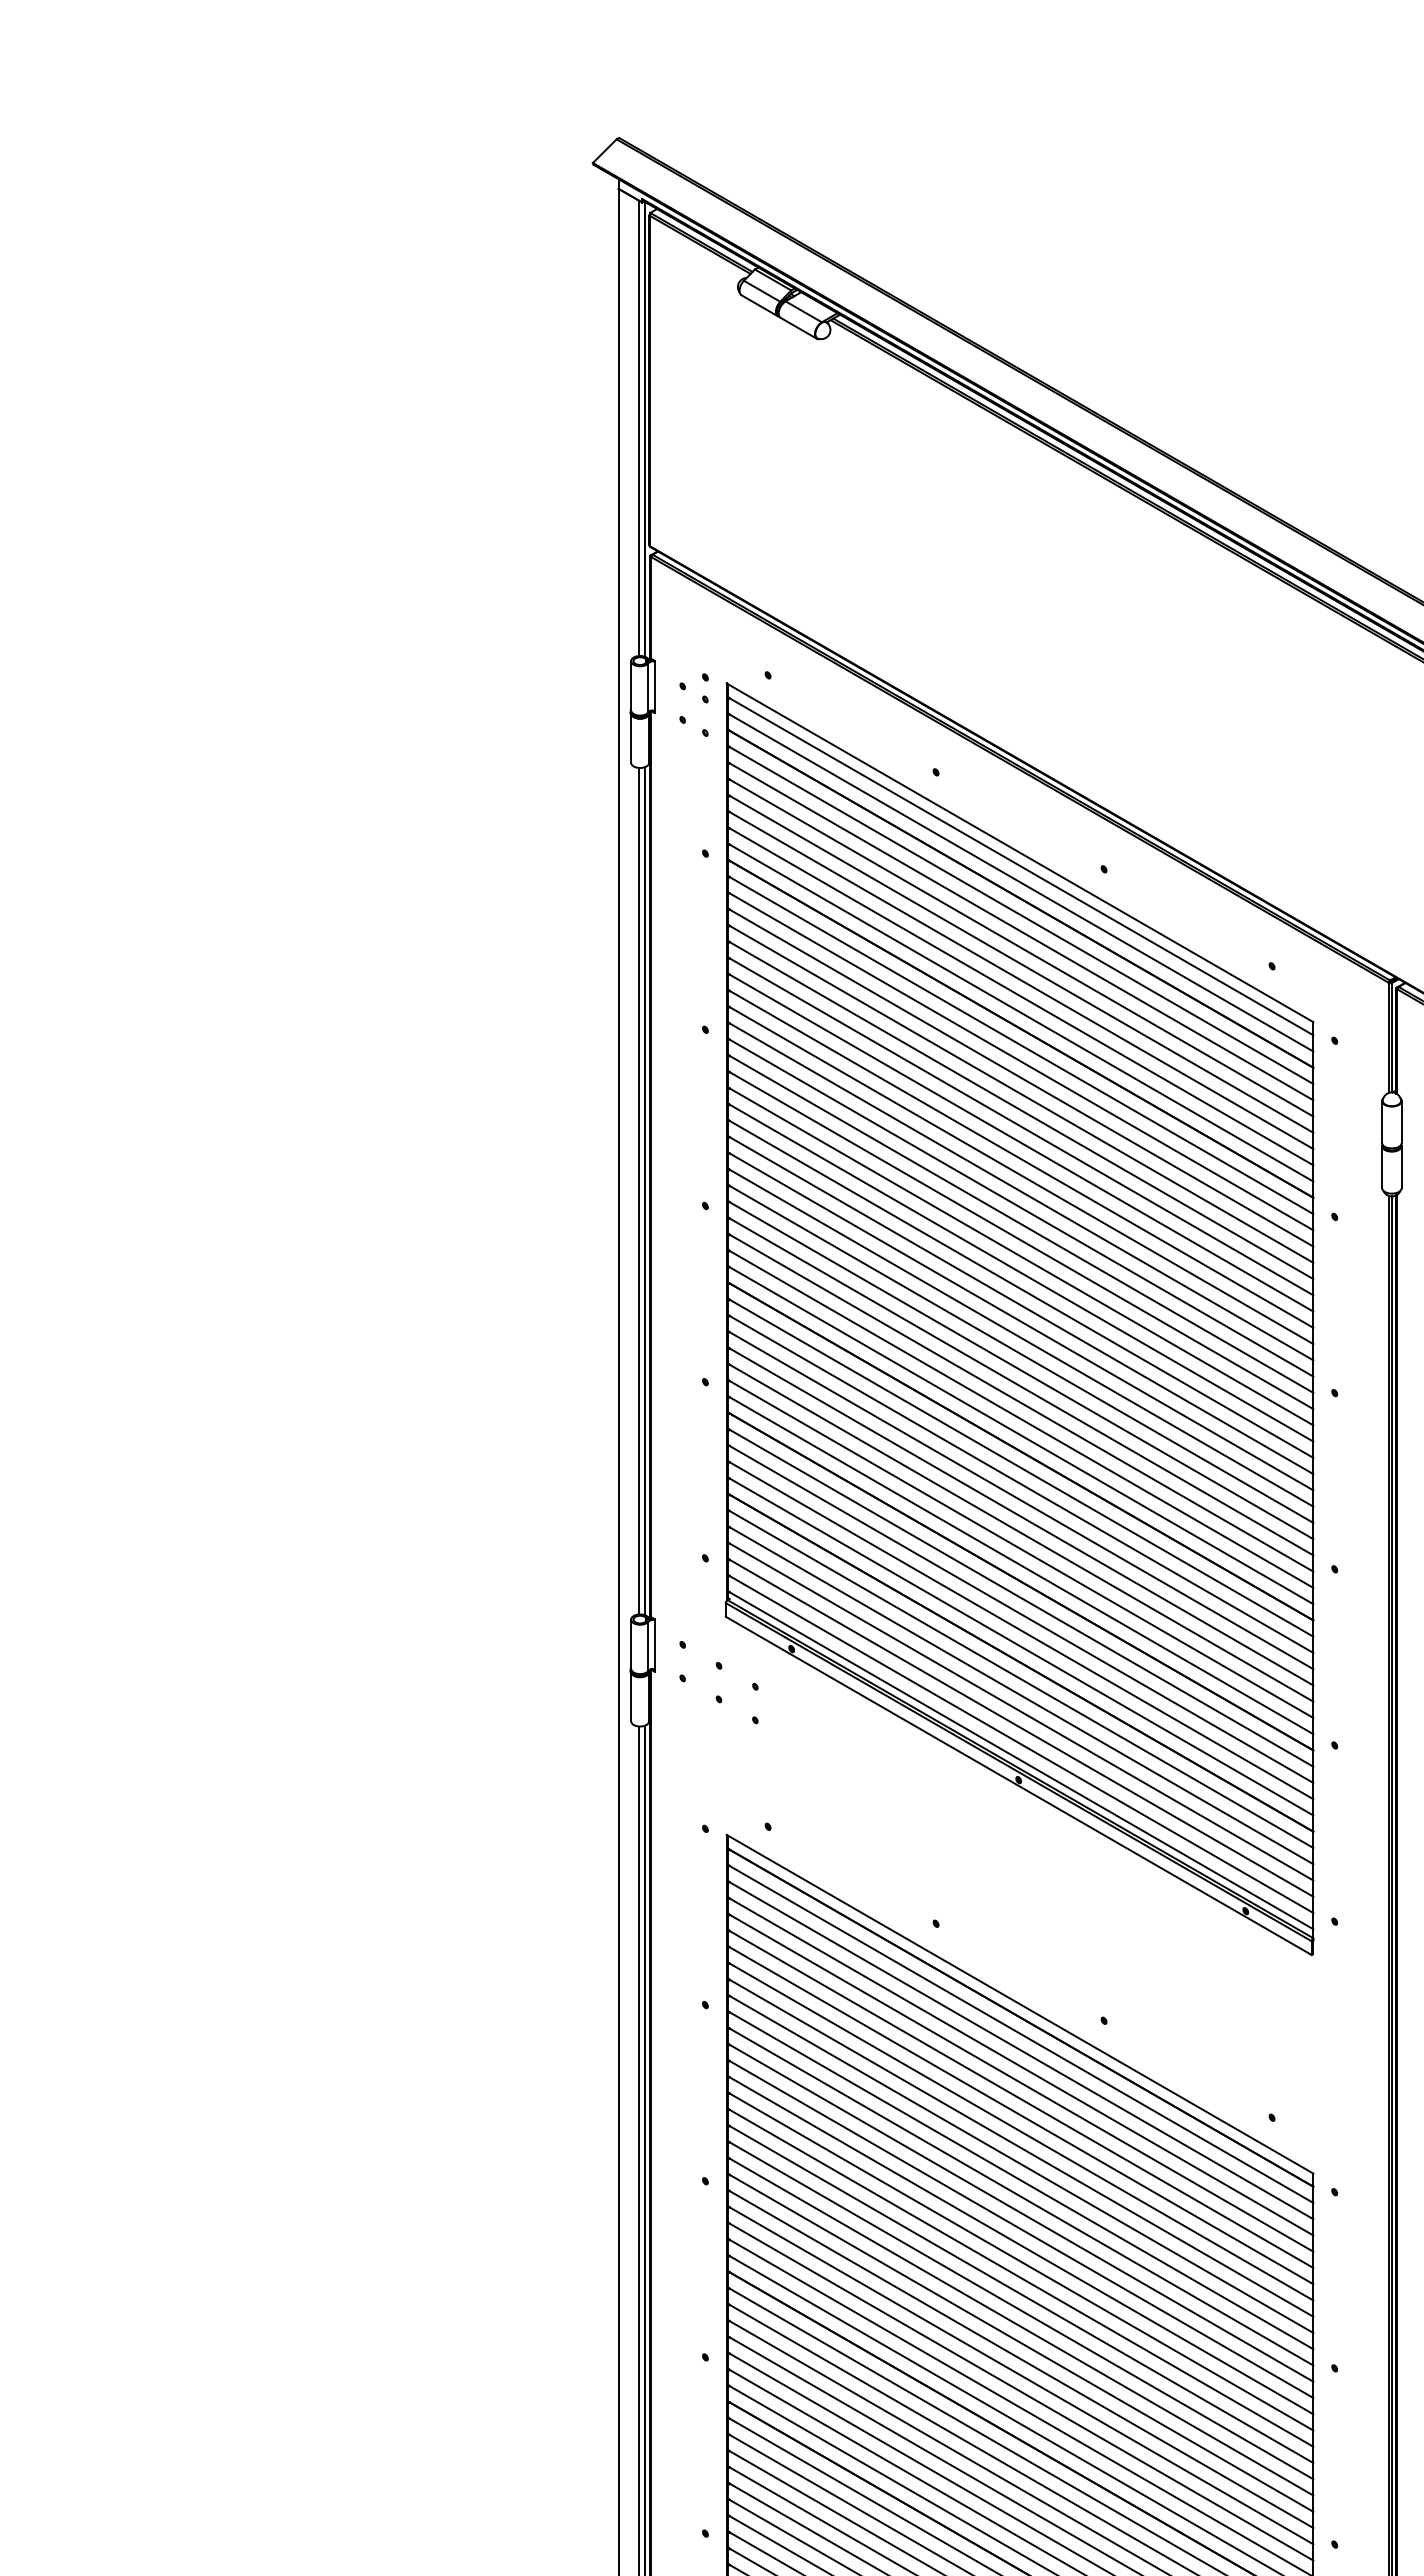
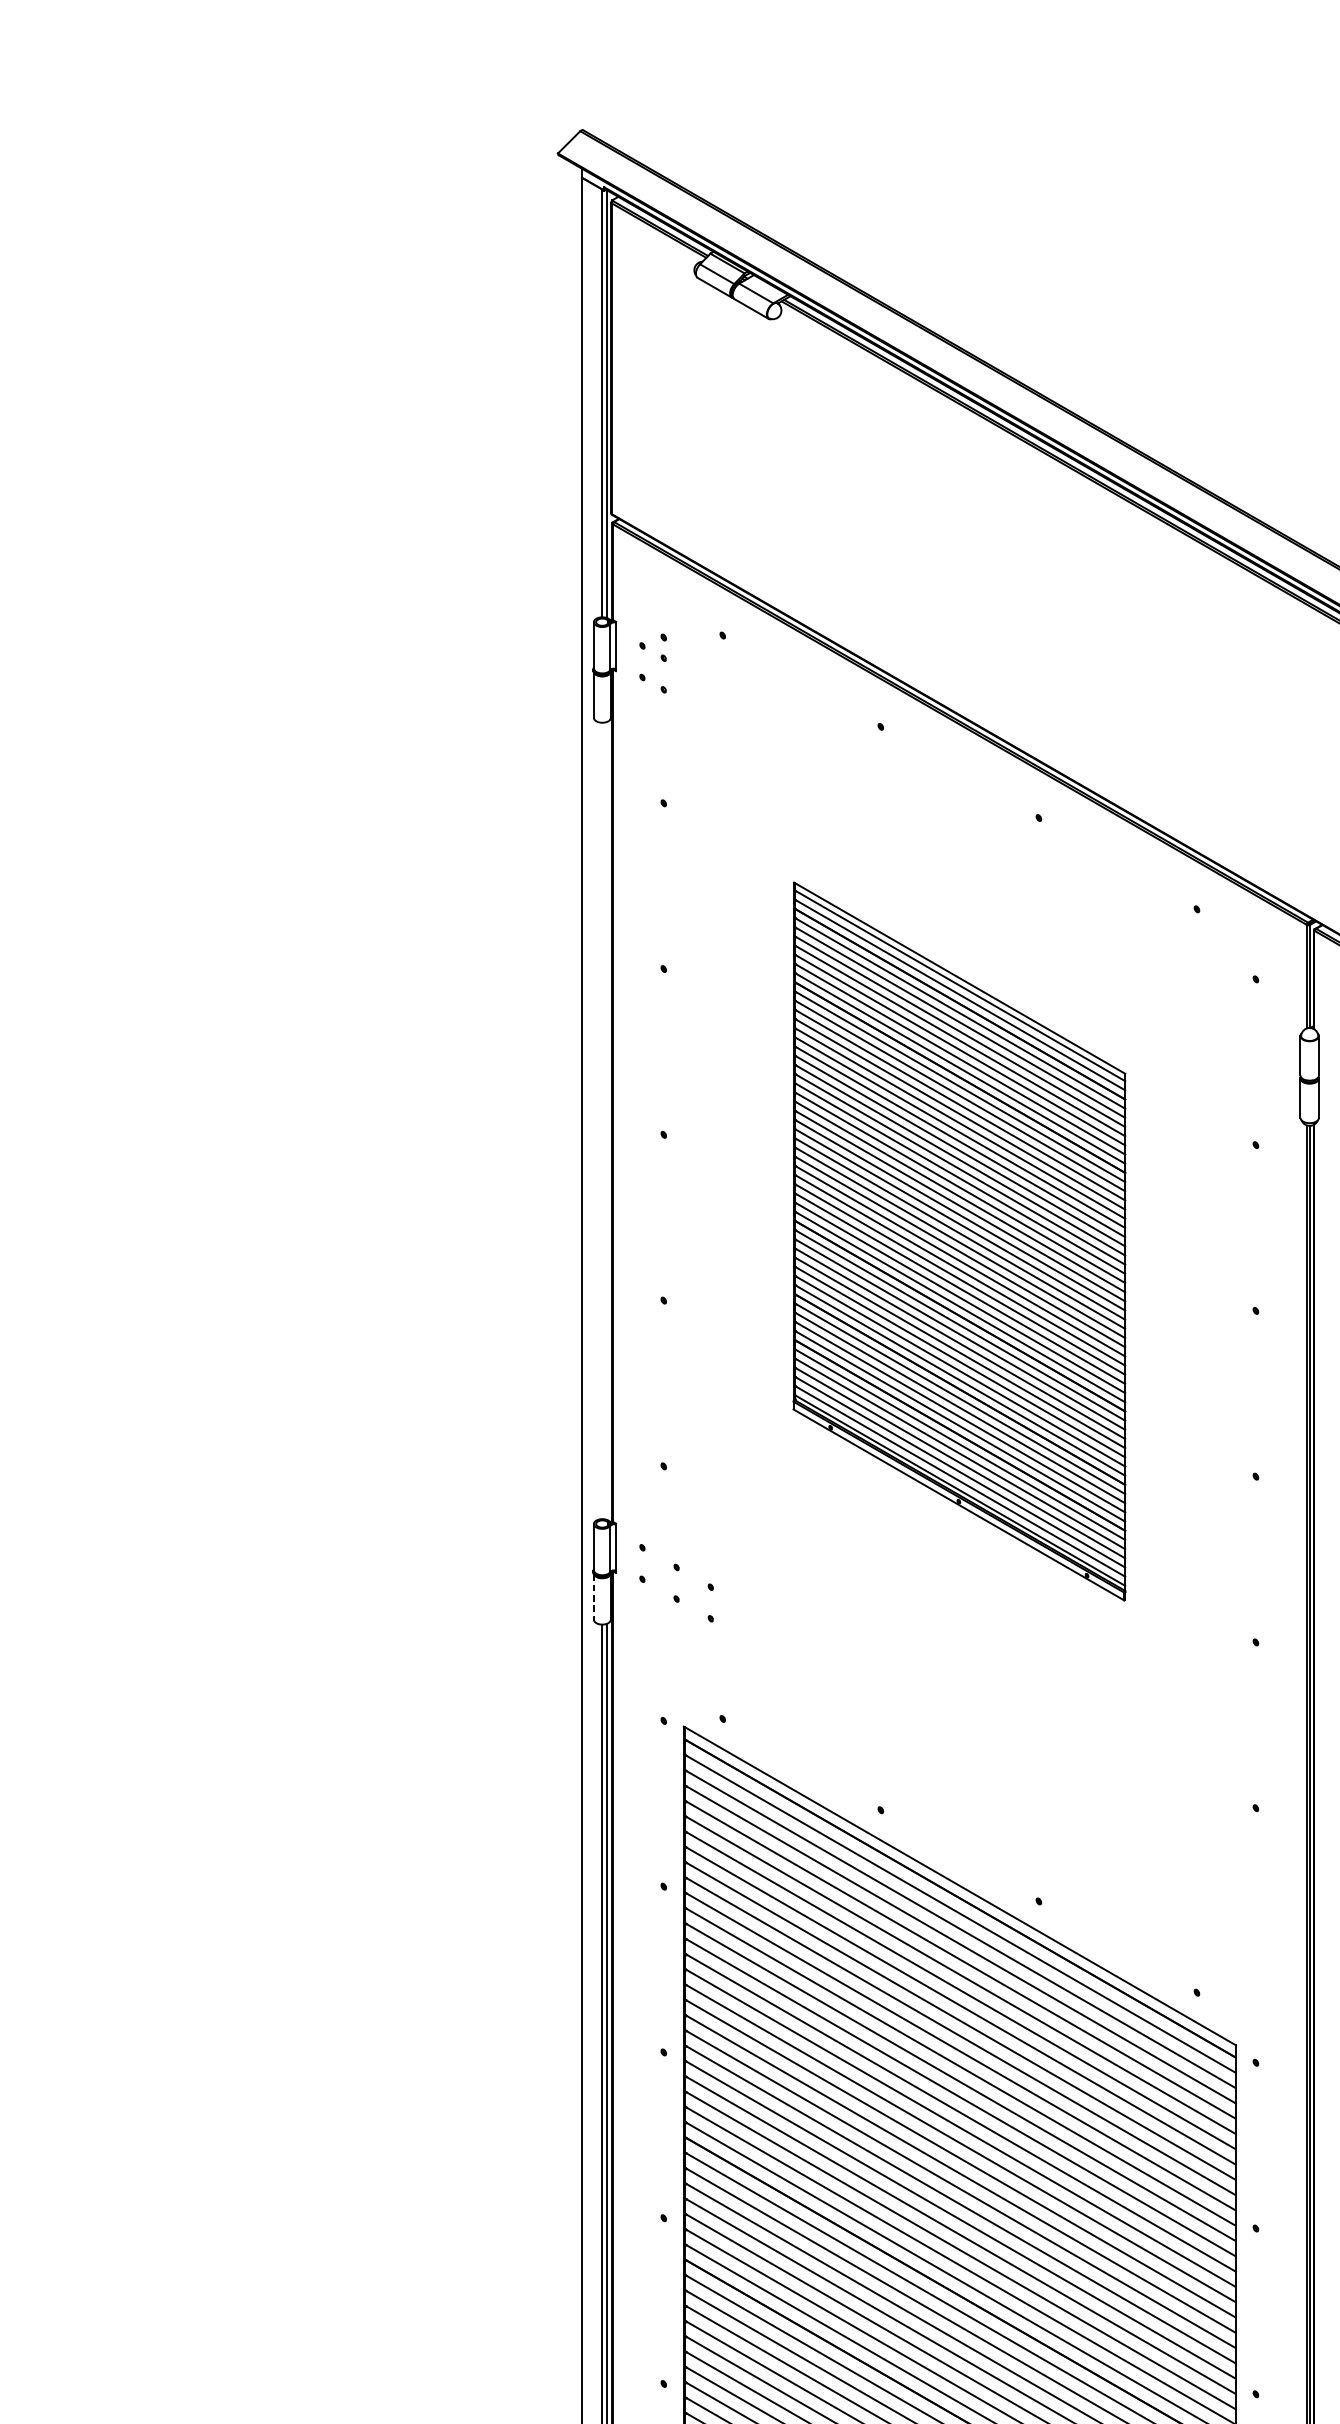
line: (639, 1191) -> (601, 1121), removed
line: (645, 1191) -> (607, 1121), removed
part: (1019, 1319) -> (959, 1241), size x0.6
line: (631, 1697) -> (594, 1597), solid -> dashed

